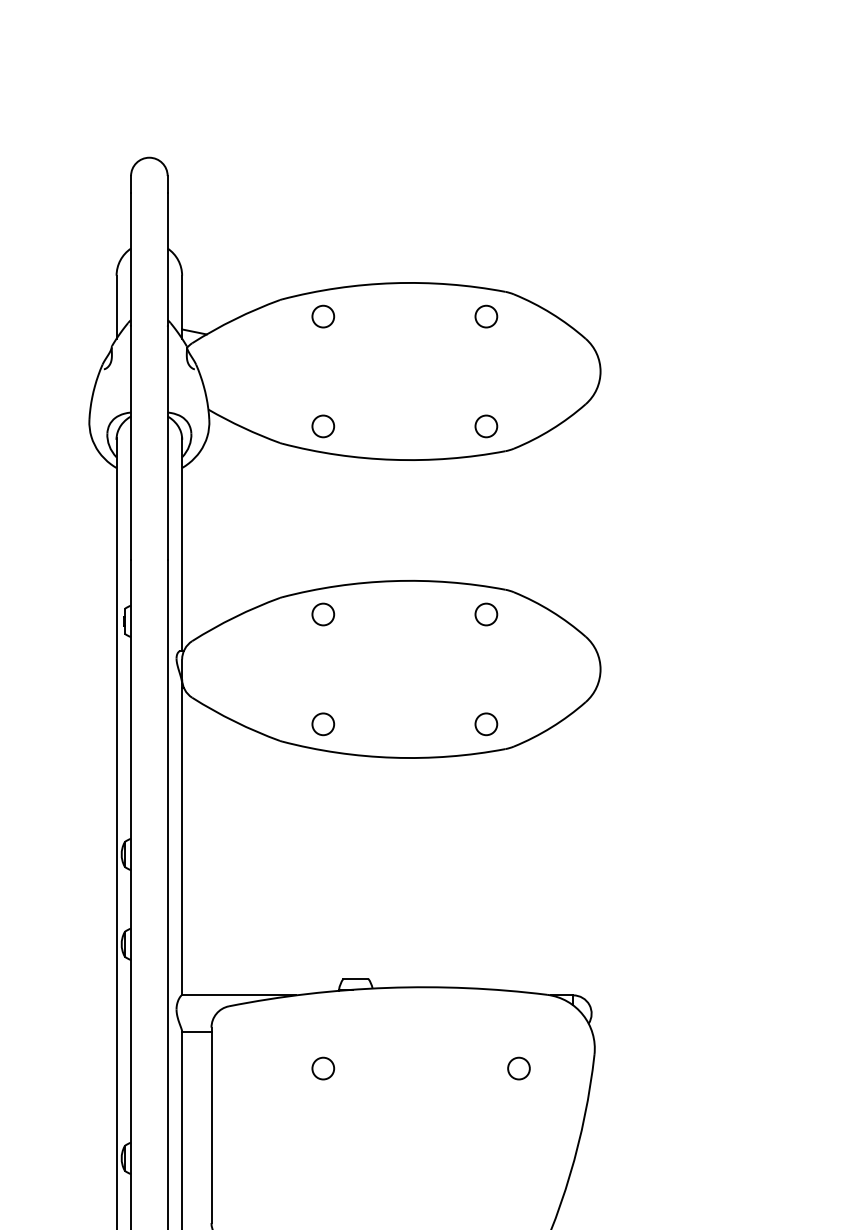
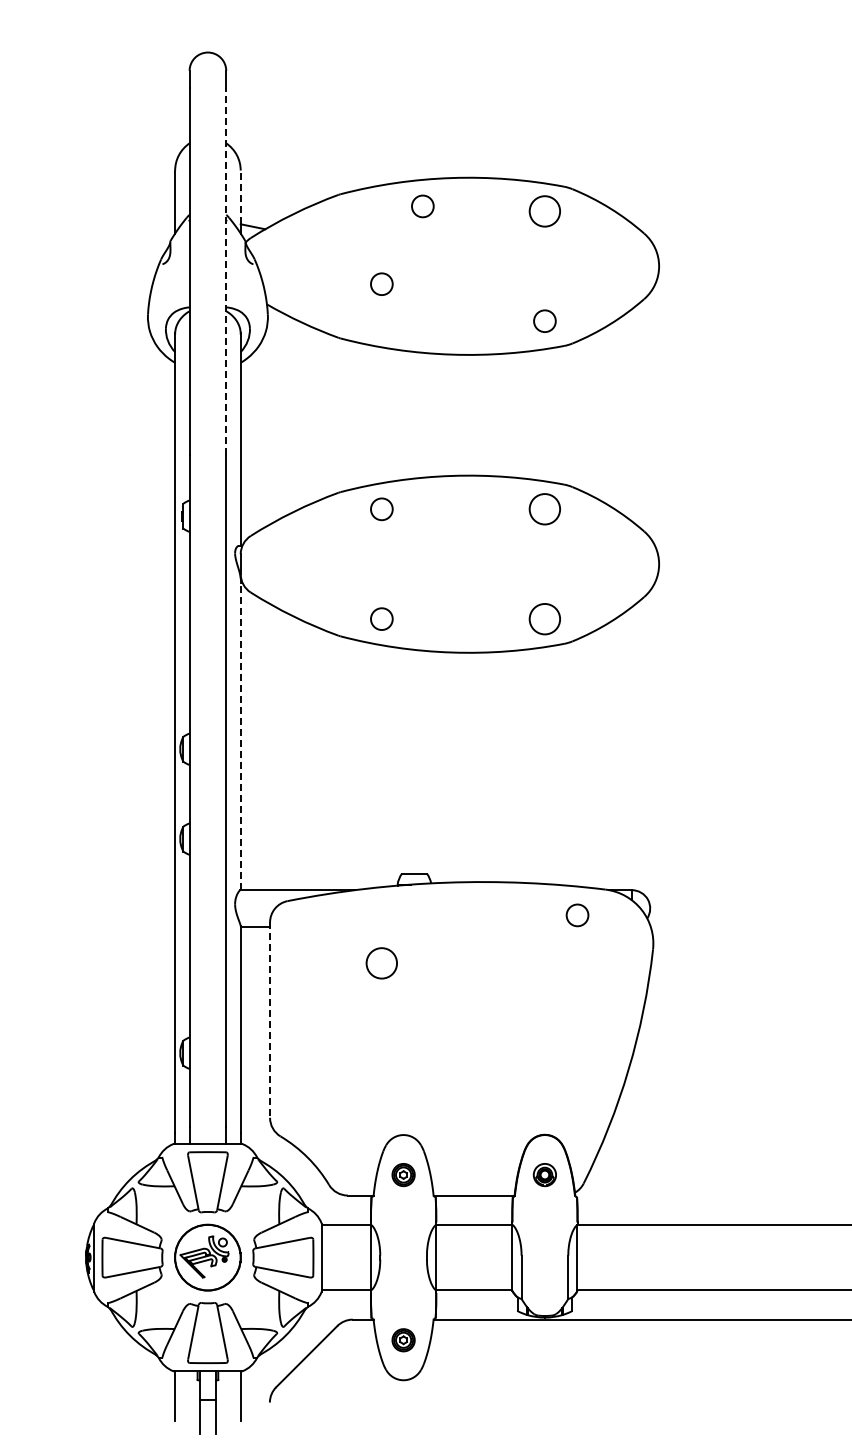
line: (181, 302) -> (240, 197), solid -> dashed
circle: (322, 316) -> (422, 206), moved
circle: (485, 316) -> (544, 211), size x1.4
line: (167, 375) -> (226, 270), solid -> dashed
circle: (322, 425) -> (381, 283), moved
circle: (485, 614) -> (544, 509), size x1.4
circle: (485, 723) -> (544, 618), size x1.4
line: (181, 839) -> (240, 734), solid -> dashed
circle: (322, 1068) -> (381, 963), size x1.4
circle: (518, 1068) -> (577, 915), moved
line: (211, 1125) -> (270, 1020), solid -> dashed

